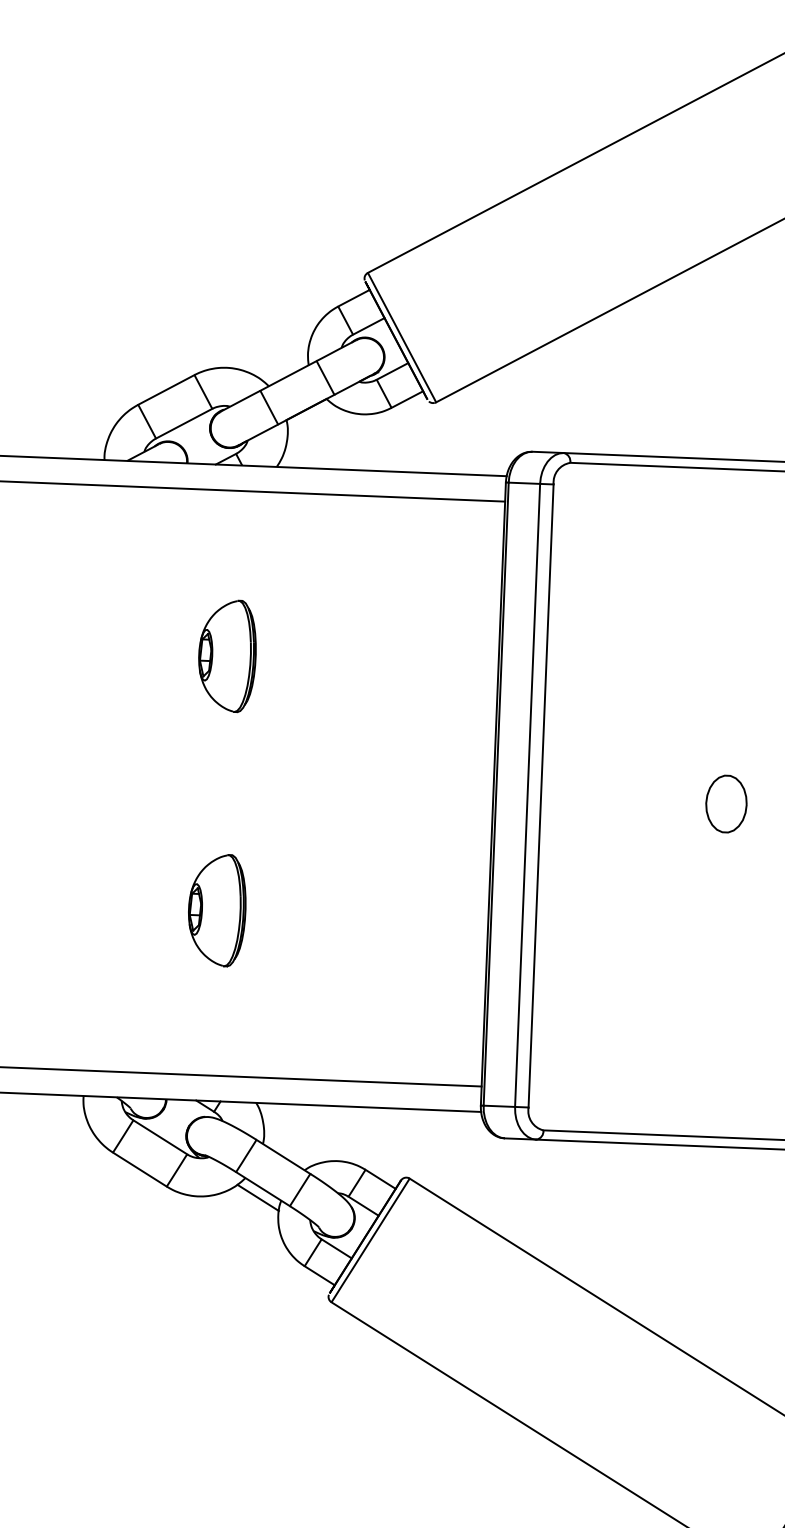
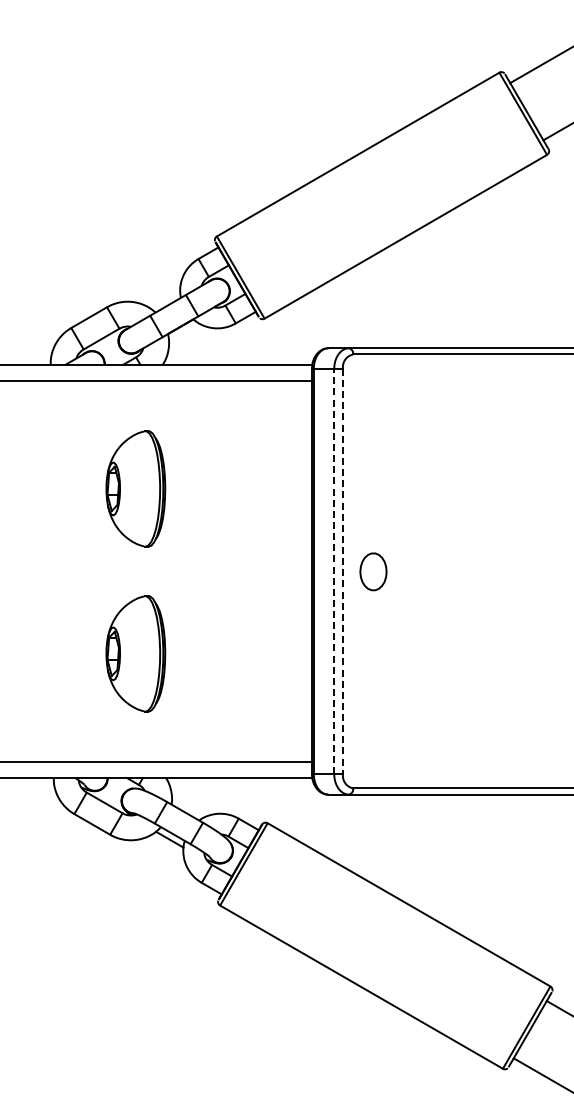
part: (227, 655) -> (135, 488), size x1.6
line: (528, 795) -> (334, 571), solid -> dashed
line: (540, 796) -> (342, 571), solid -> dashed
part: (726, 803) -> (373, 571), moved
part: (216, 910) -> (135, 654), size x1.6

